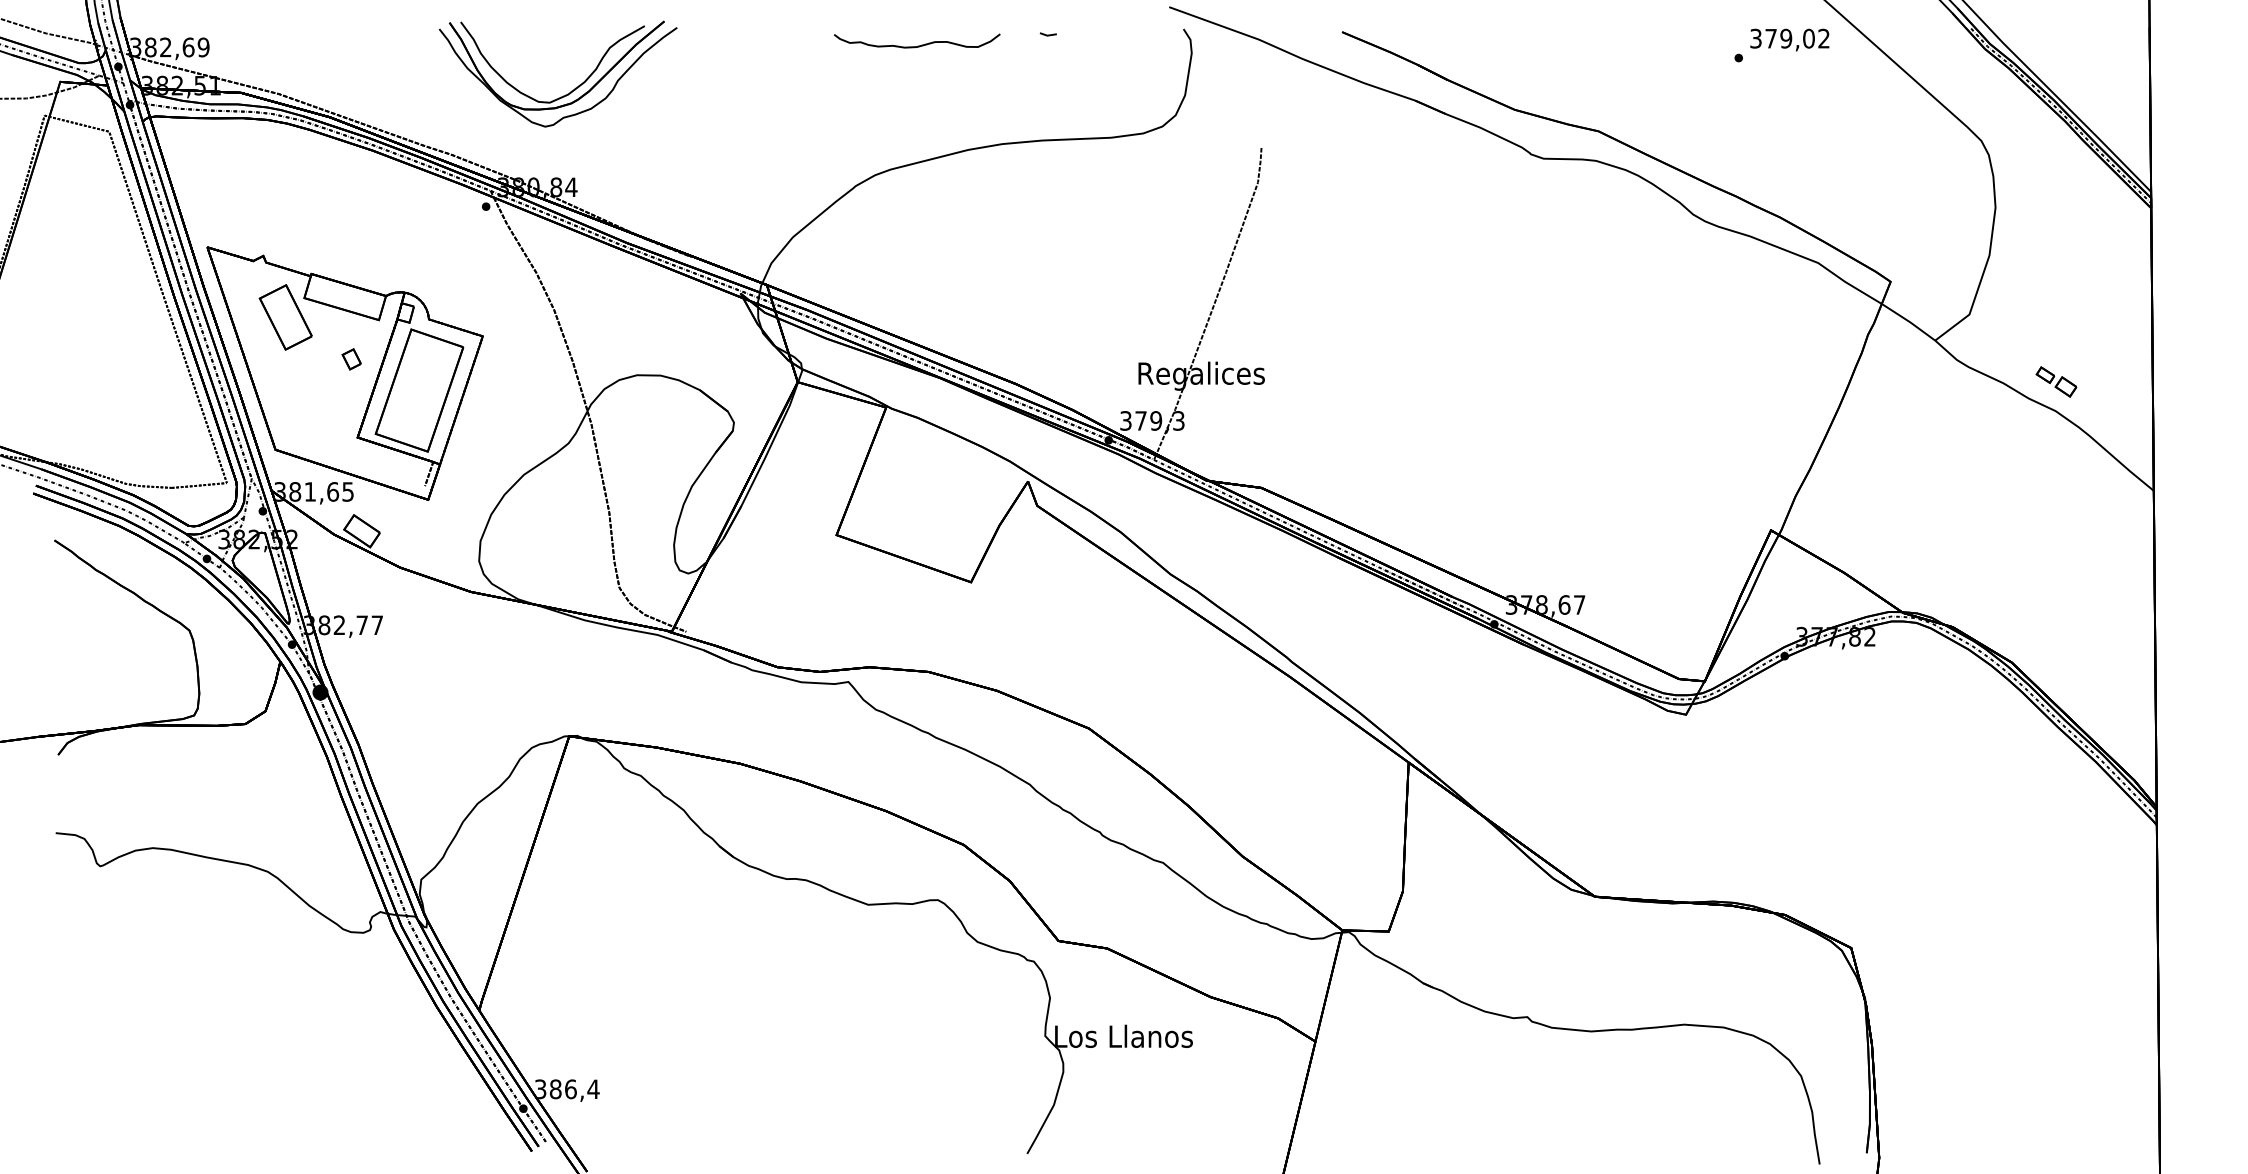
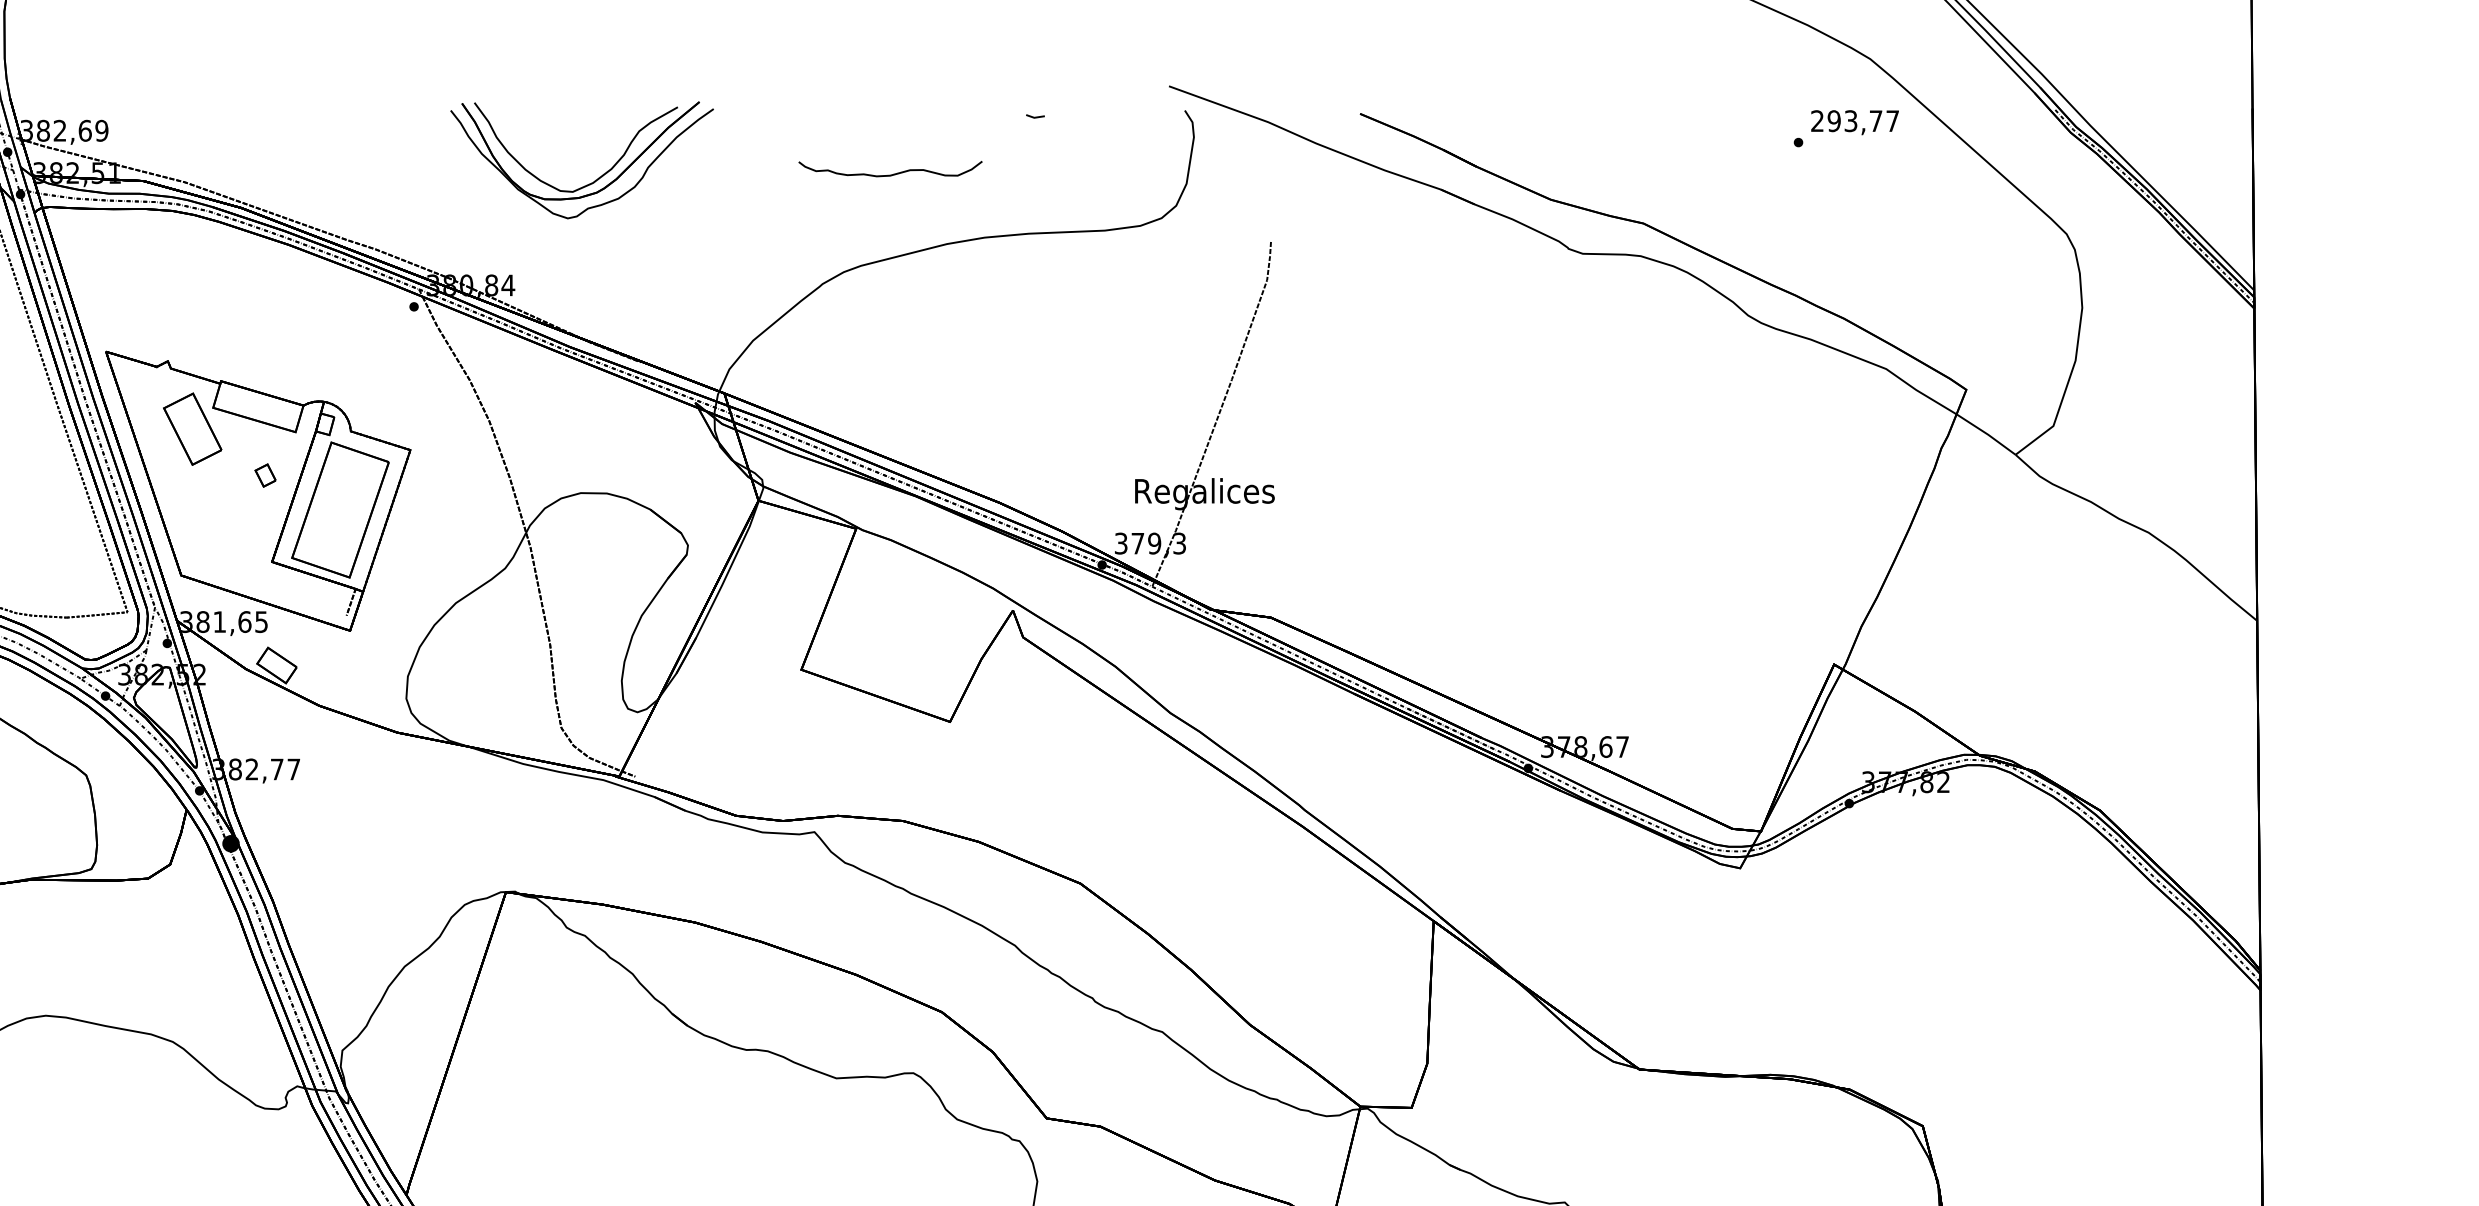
text: (1789, 38) -> (1854, 120), 379,02 -> 293,77
curve: (918, 45) -> (891, 173), moved
part: (571, 90) -> (596, 178), moved
part: (2056, 381) -> (2149, 500), removed

